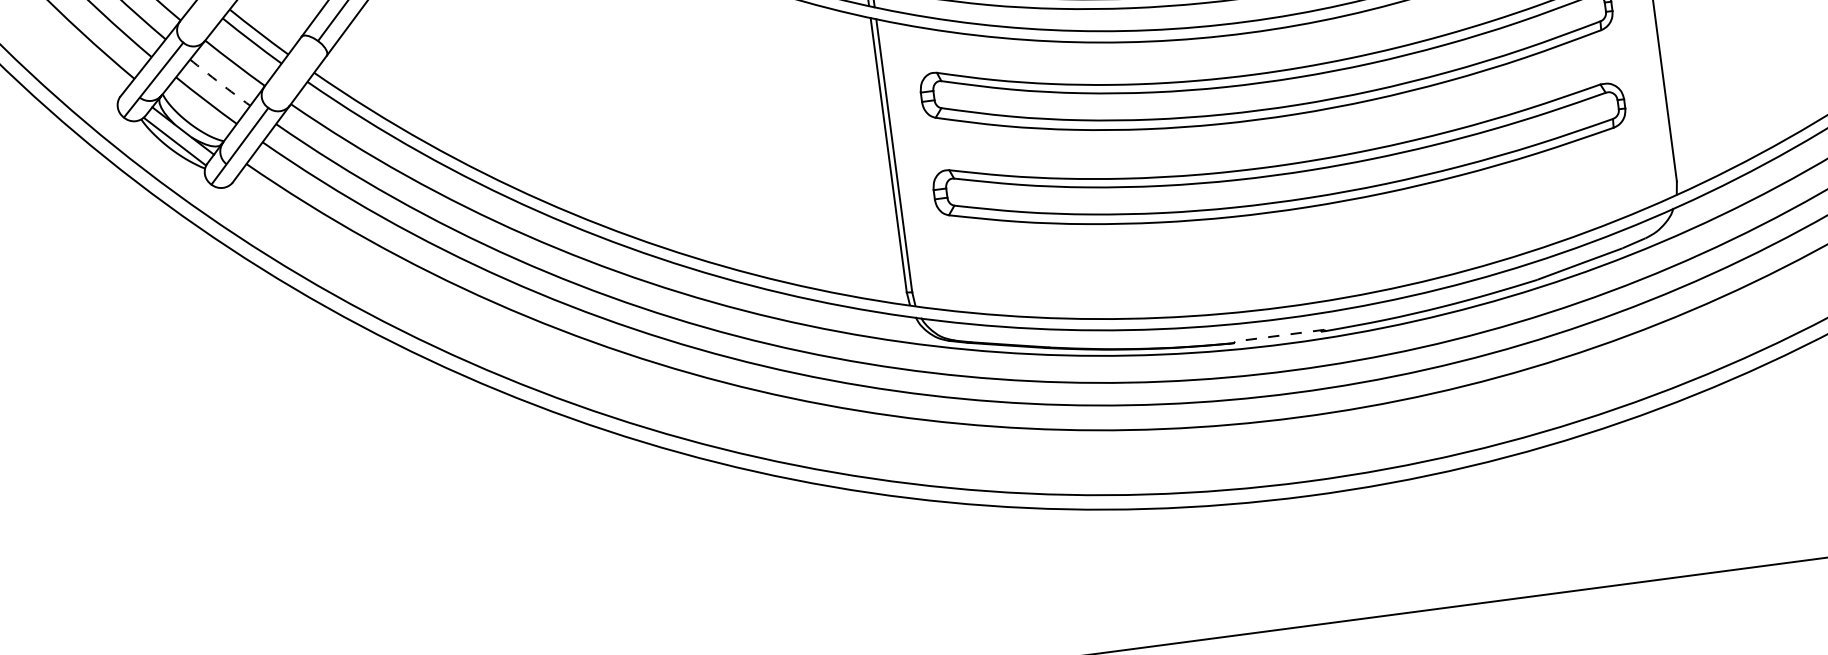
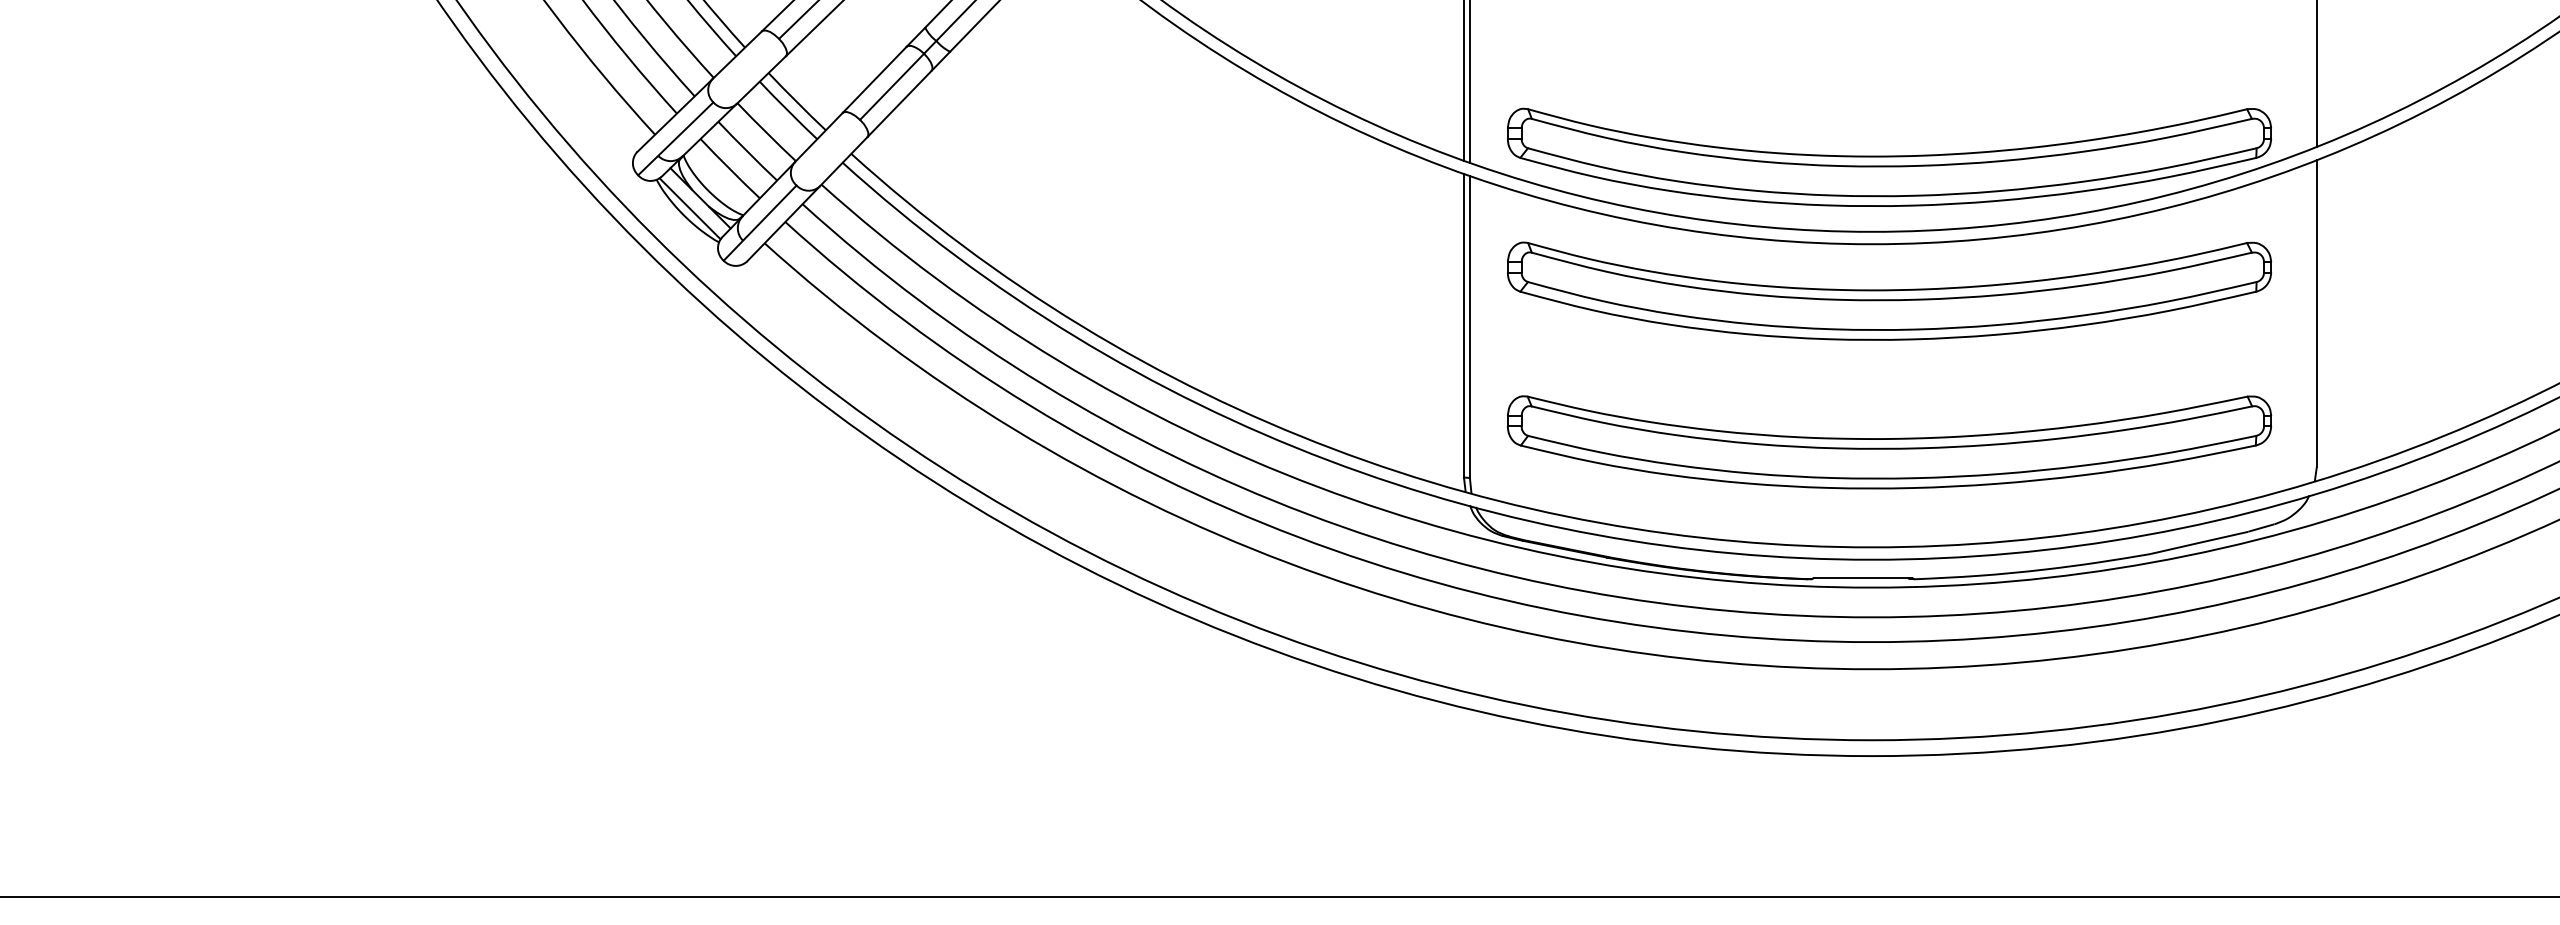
arc: (220, 83) -> (747, 151), dashed -> solid
part: (1282, 168) -> (1889, 442), moved
line: (1279, 335) -> (1862, 577), dashed -> solid

